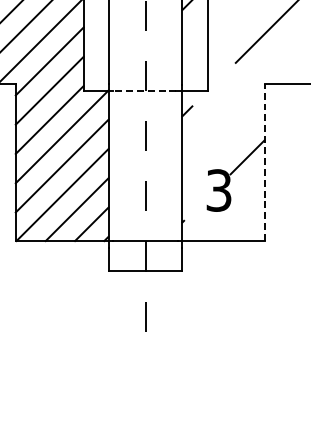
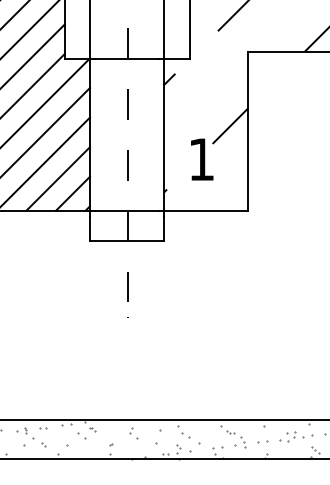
line: (144, 90) -> (126, 58), dashed -> solid
line: (265, 162) -> (248, 131), dashed -> solid
text: (218, 190) -> (201, 159), 3 -> 1

